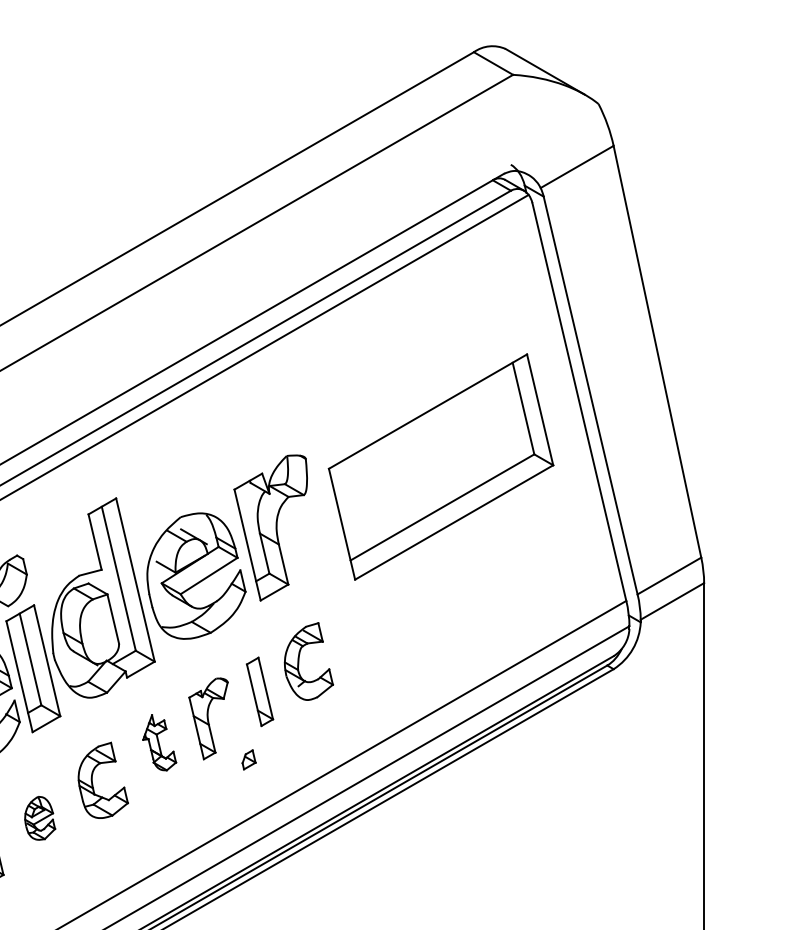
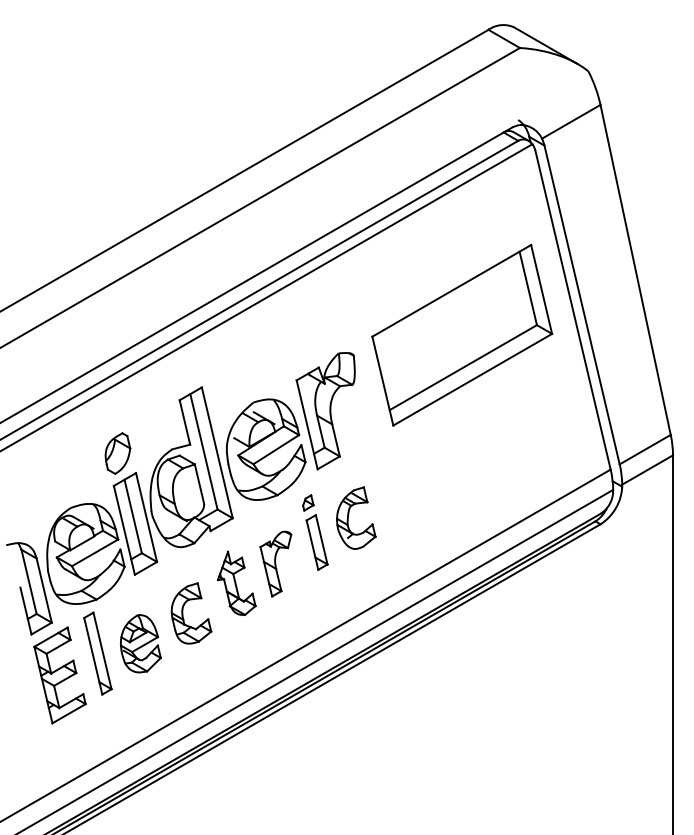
part: (441, 467) -> (462, 335), moved
part: (159, 741) -> (236, 582), size x1.43
part: (249, 759) -> (308, 502), moved
part: (39, 817) -> (140, 643), size x1.67

